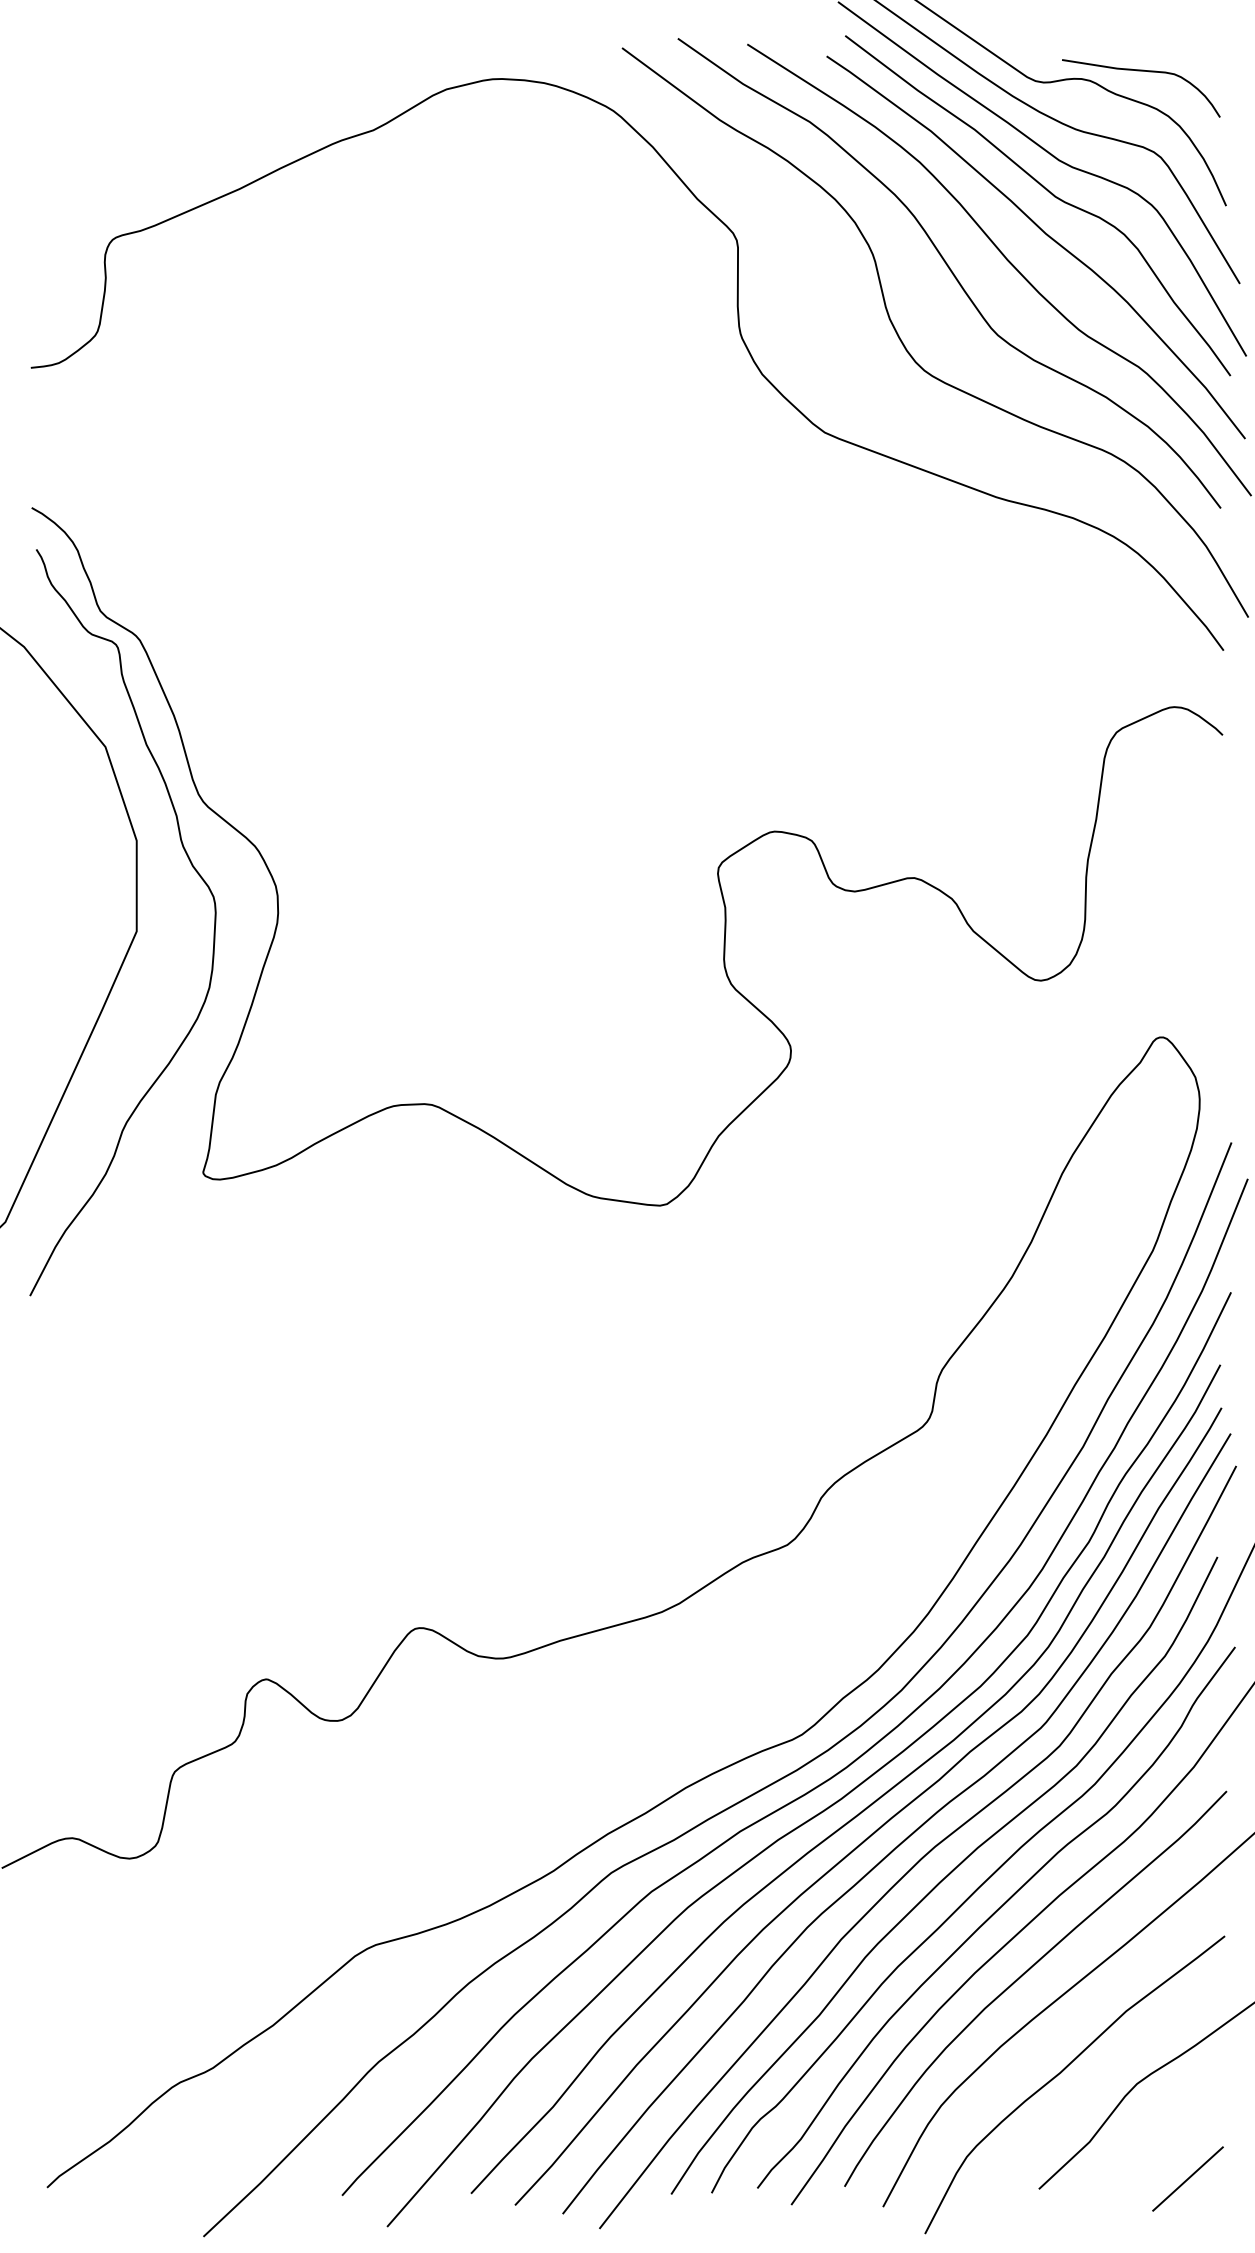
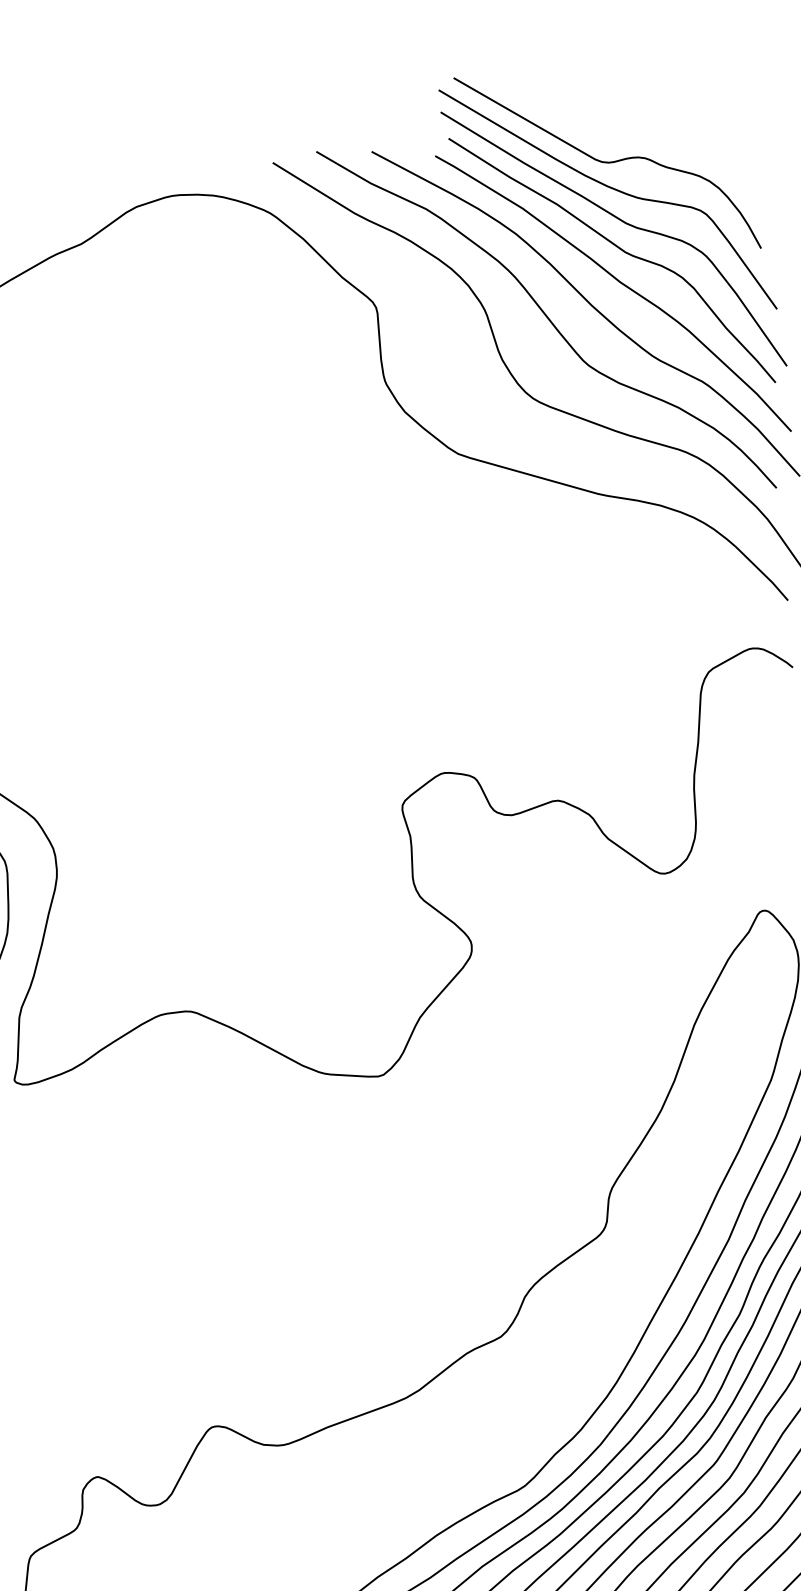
curve: (1141, 71) -> (685, 147), removed

